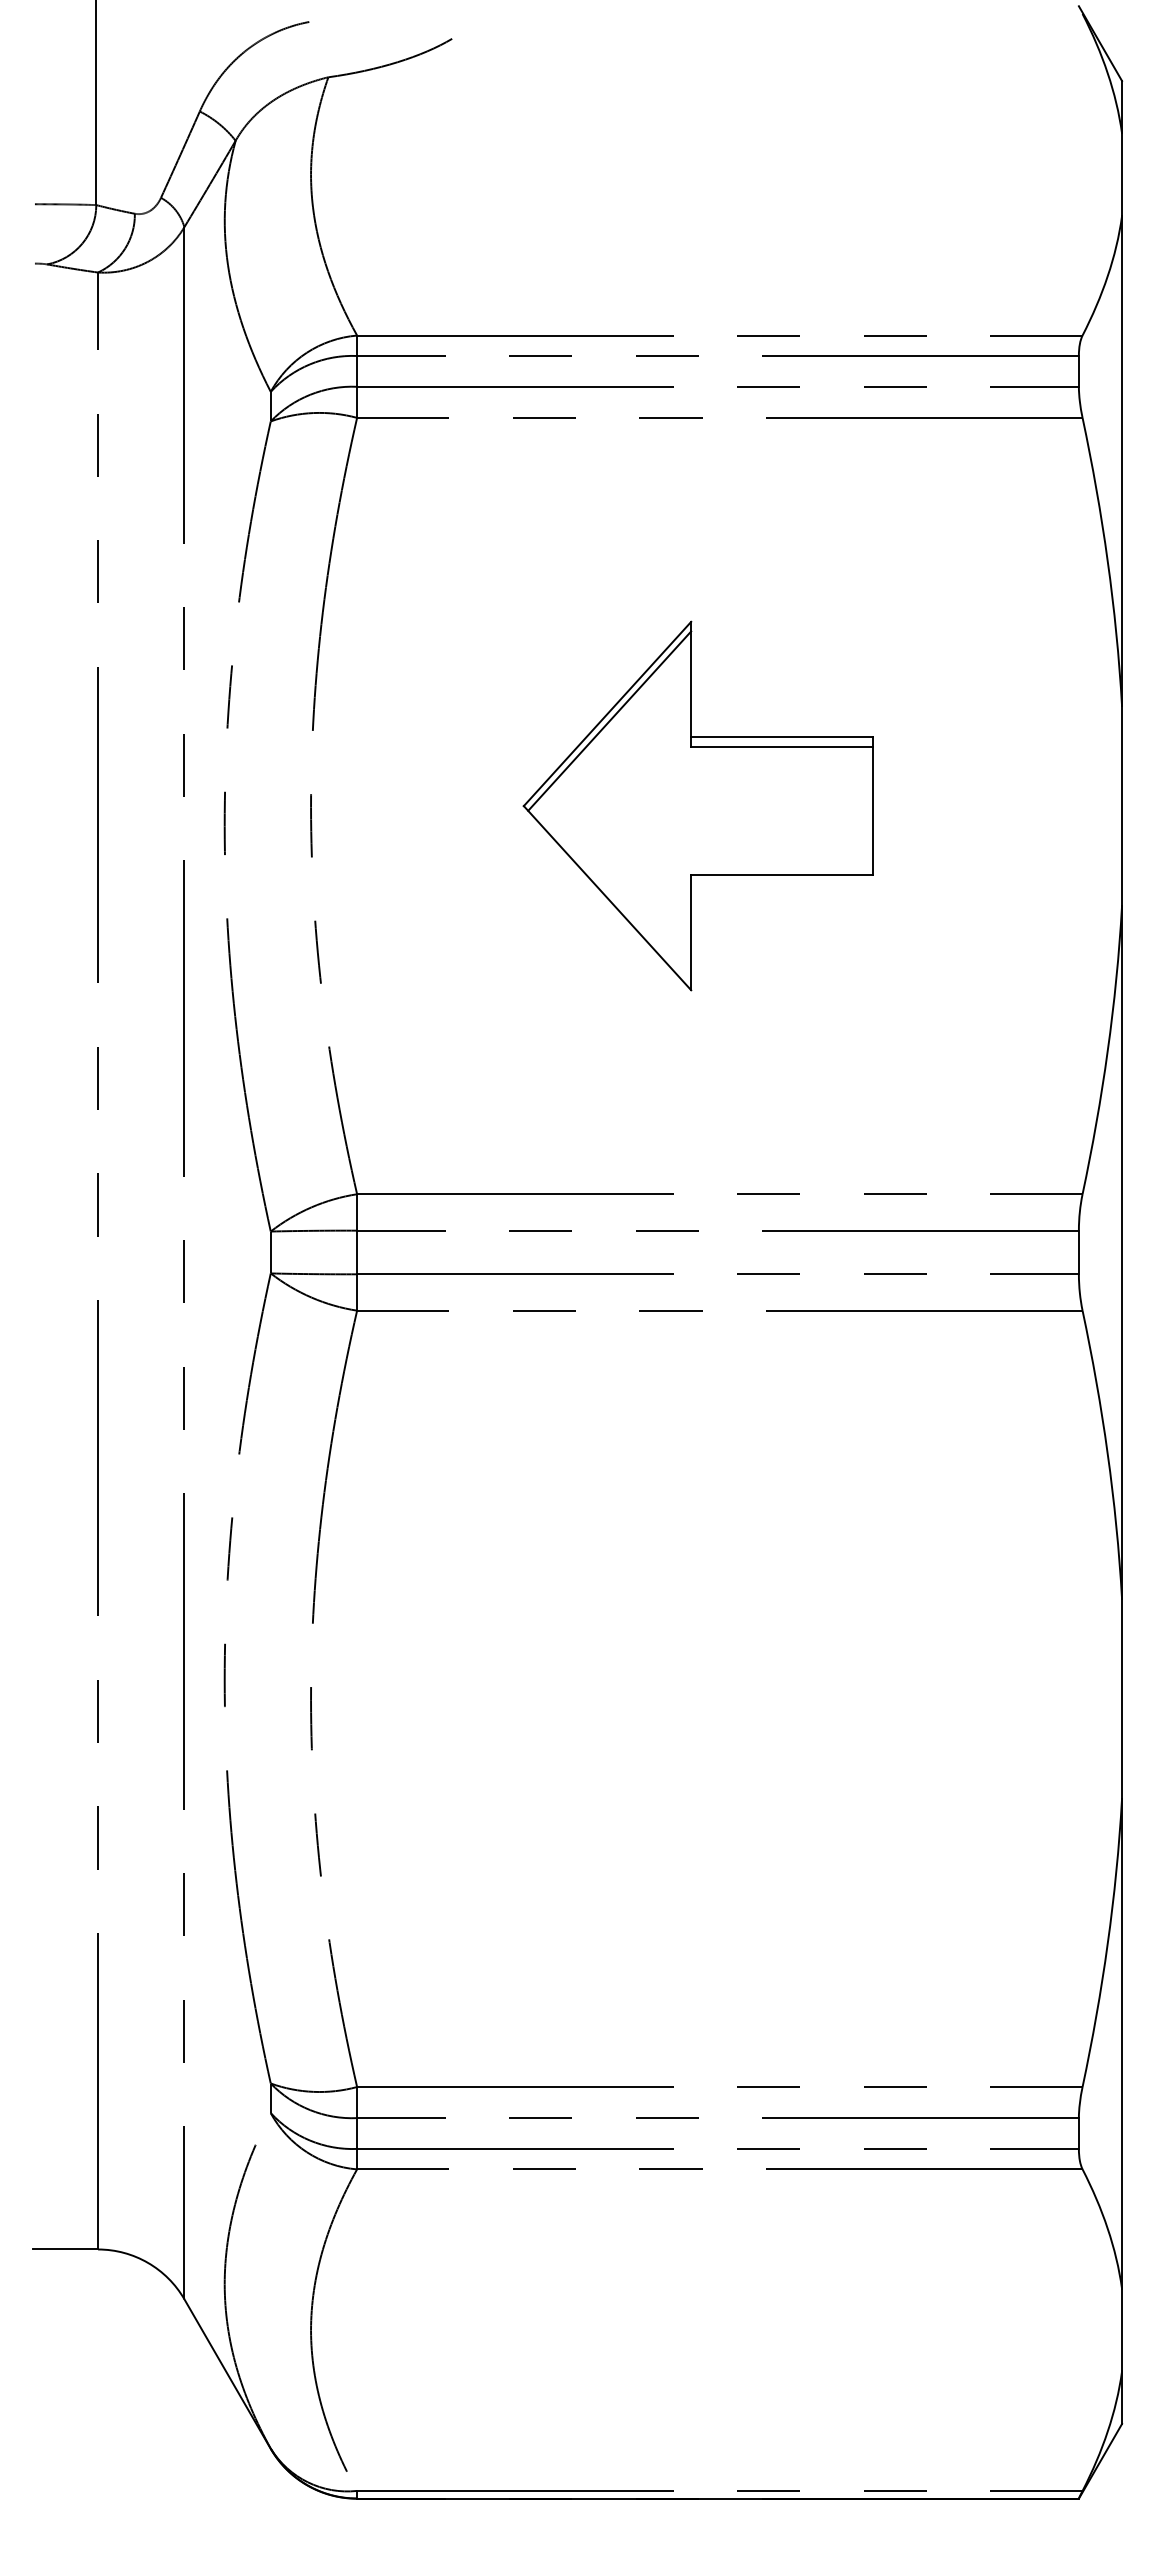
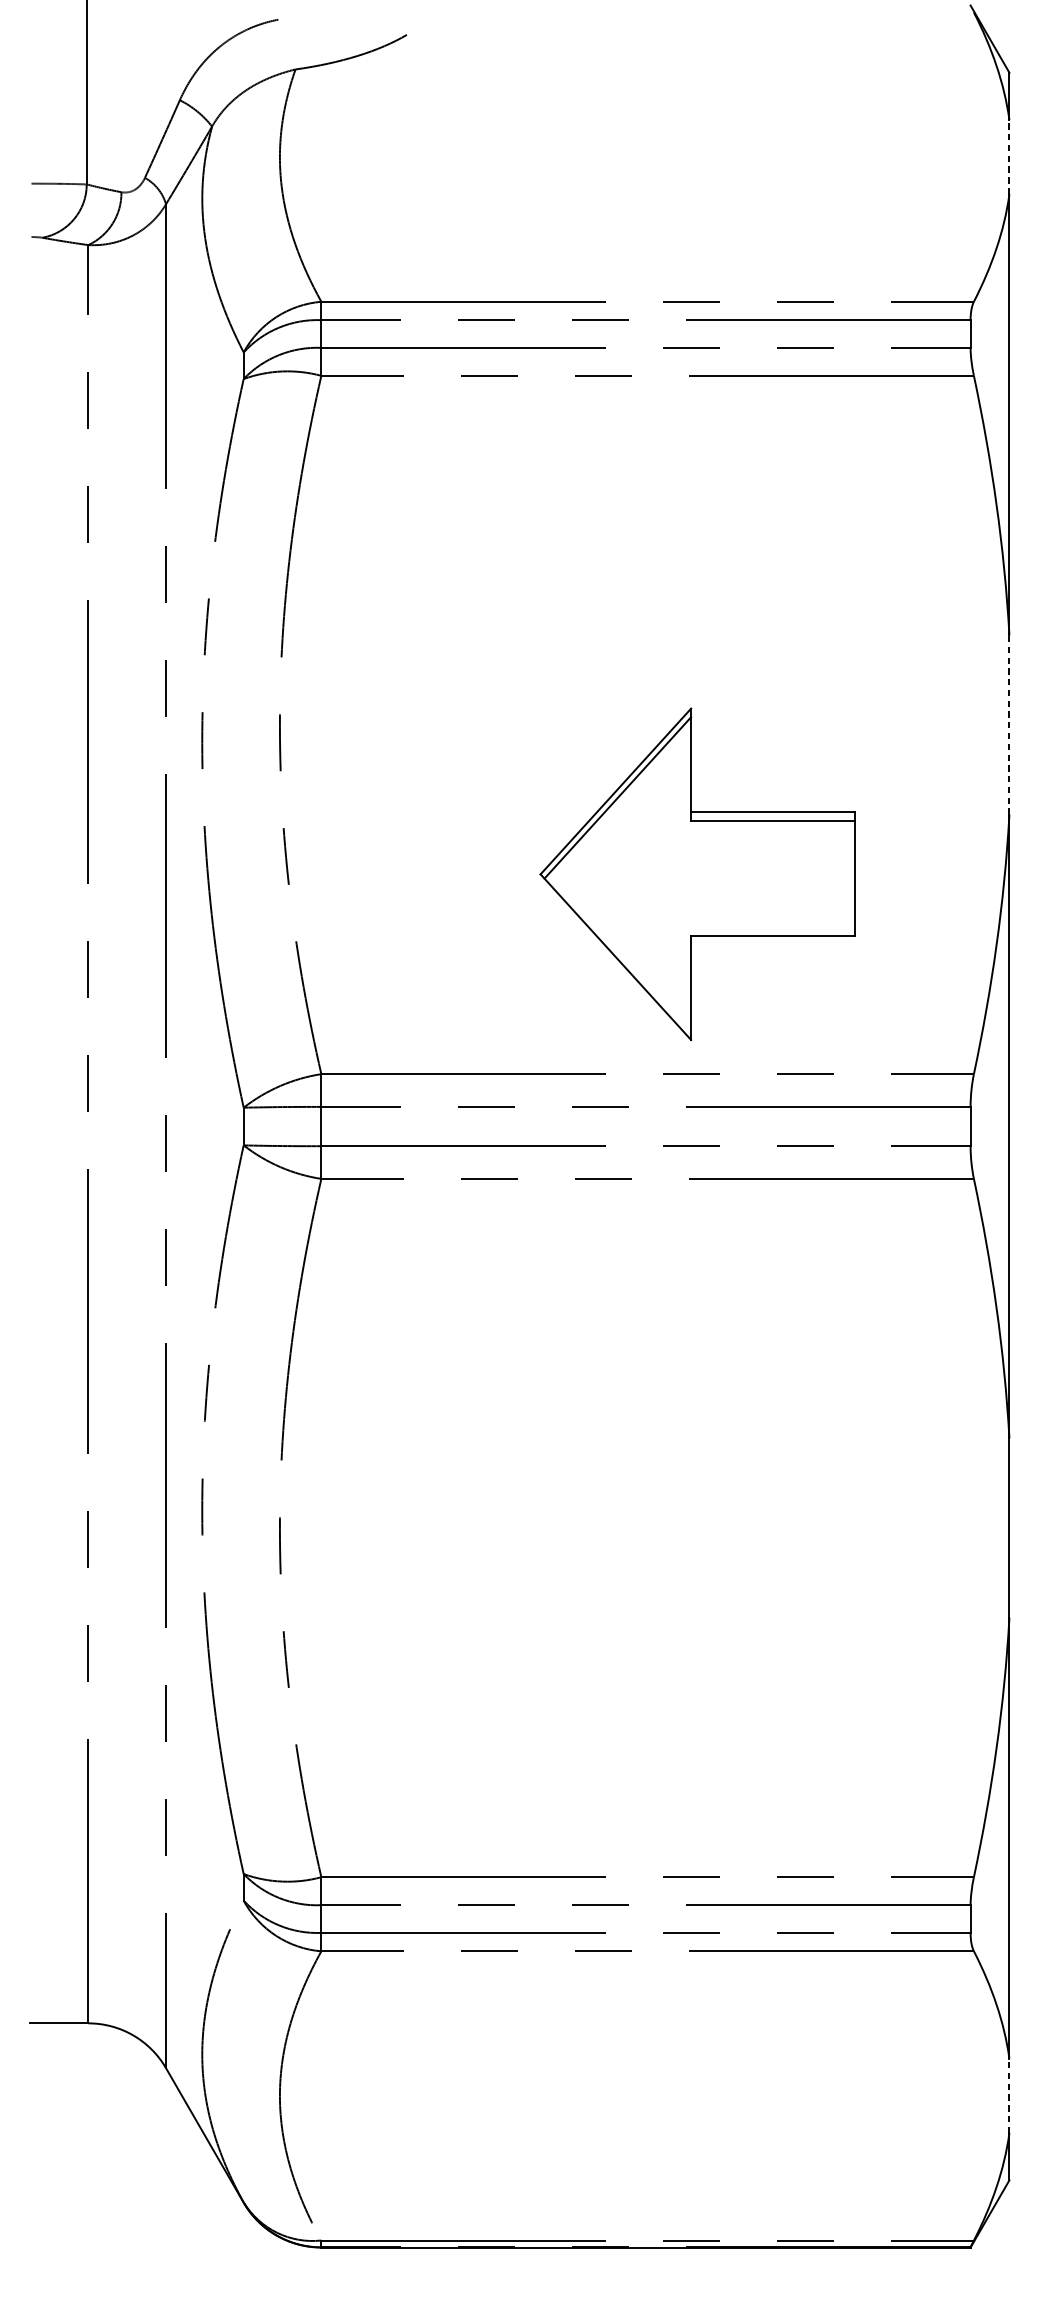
line: (1122, 174) -> (1009, 156), solid -> dashed
part: (697, 805) -> (696, 873), moved
line: (1122, 806) -> (1009, 725), solid -> dashed
line: (1122, 2329) -> (1009, 2095), solid -> dashed

